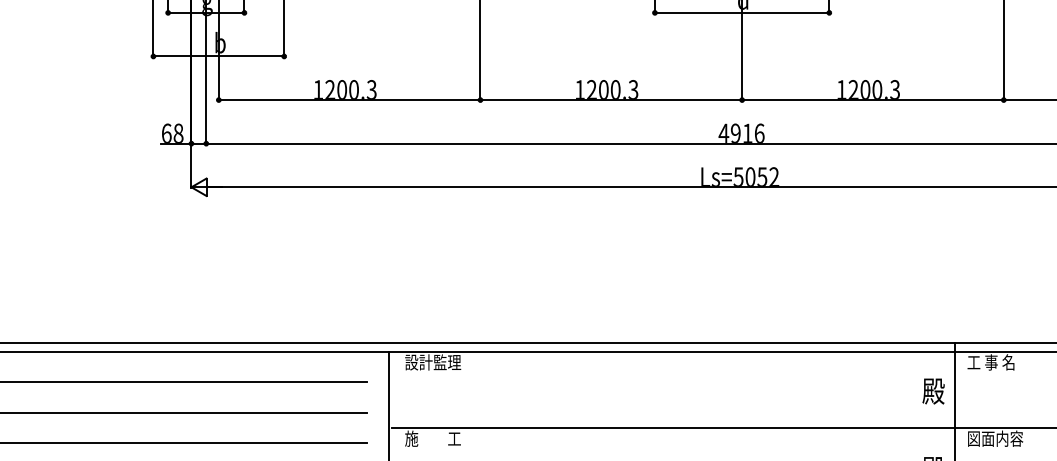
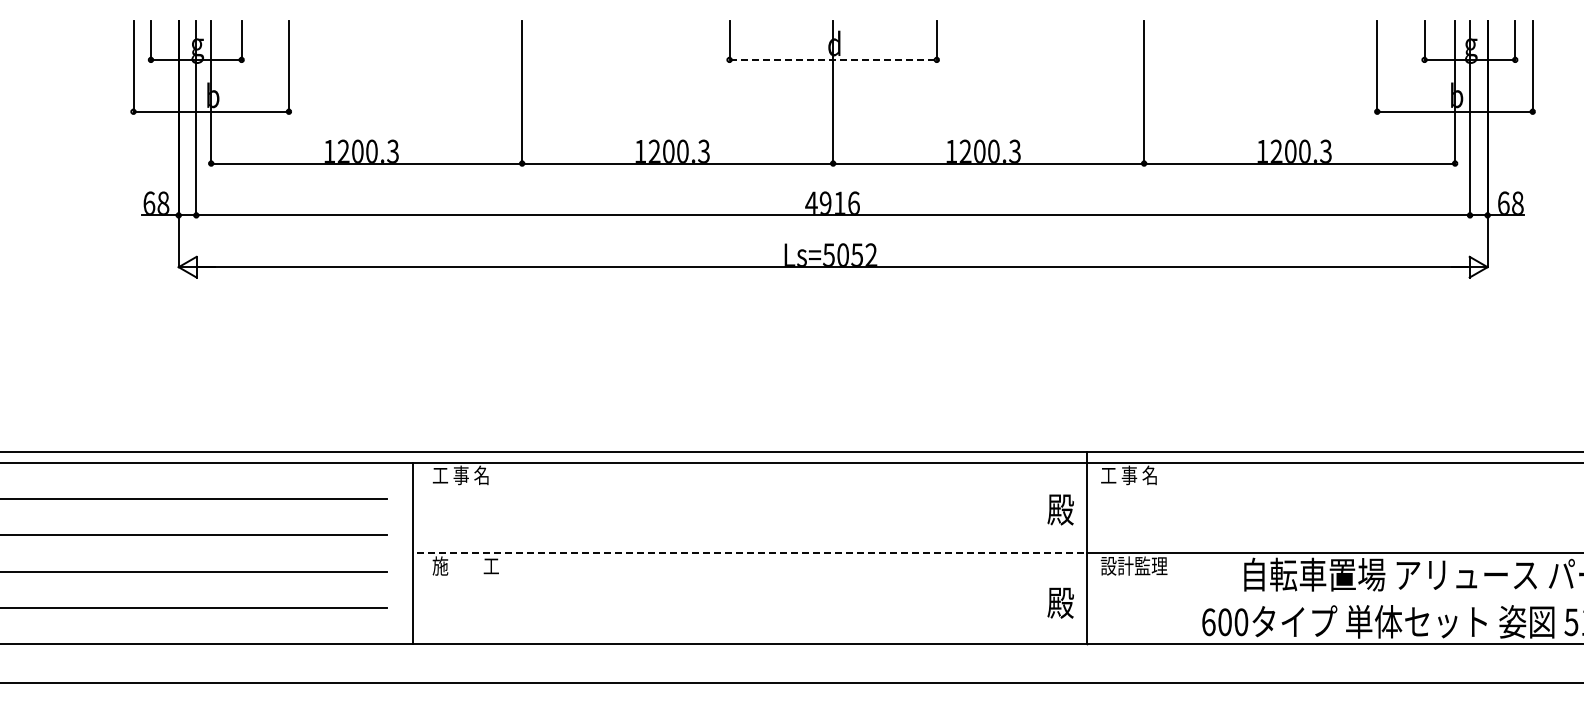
line: (742, 12) -> (833, 59), solid -> dashed
text: (432, 362) -> (465, 475), 設計監理 -> 工 事 名
line: (673, 428) -> (751, 553), solid -> dashed
text: (994, 438) -> (1133, 565), 図面内容 -> 設計監理

